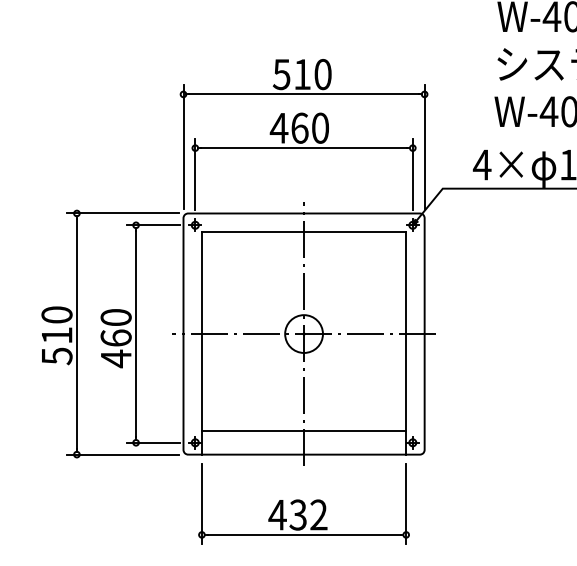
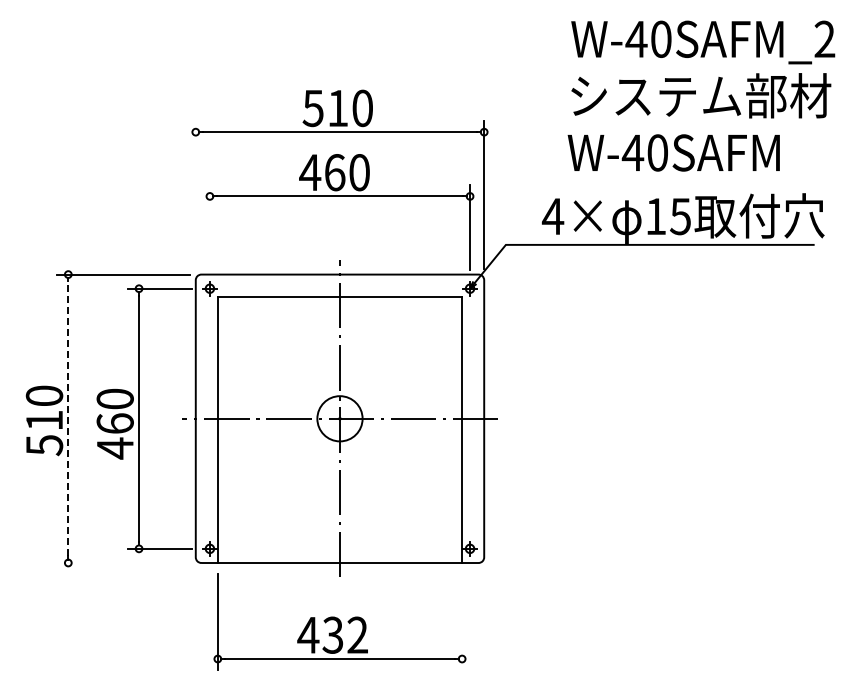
line: (183, 146) -> (195, 194), removed
line: (194, 174) -> (209, 227), removed
line: (77, 333) -> (68, 418), solid -> dashed
line: (303, 430) -> (339, 534), removed
line: (123, 455) -> (123, 563), removed
line: (406, 504) -> (462, 622), removed

